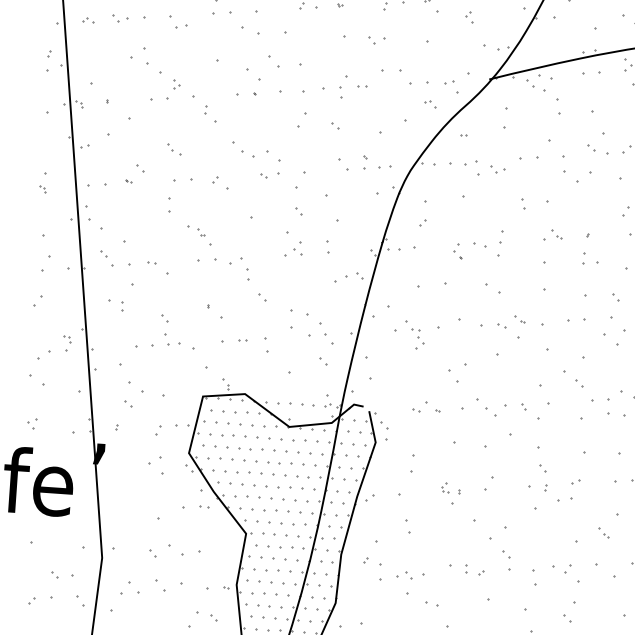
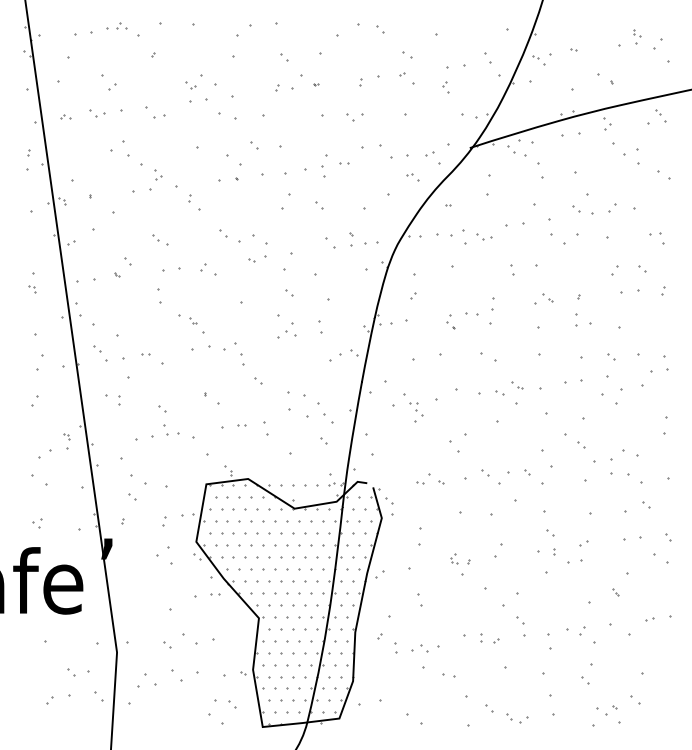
part: (274, 61) -> (254, 145), size x0.62
part: (237, 147) -> (223, 233), size x0.62
part: (482, 404) -> (485, 472), size x0.62
part: (603, 532) -> (615, 592), size x0.62
part: (380, 572) -> (395, 647), size x0.62

